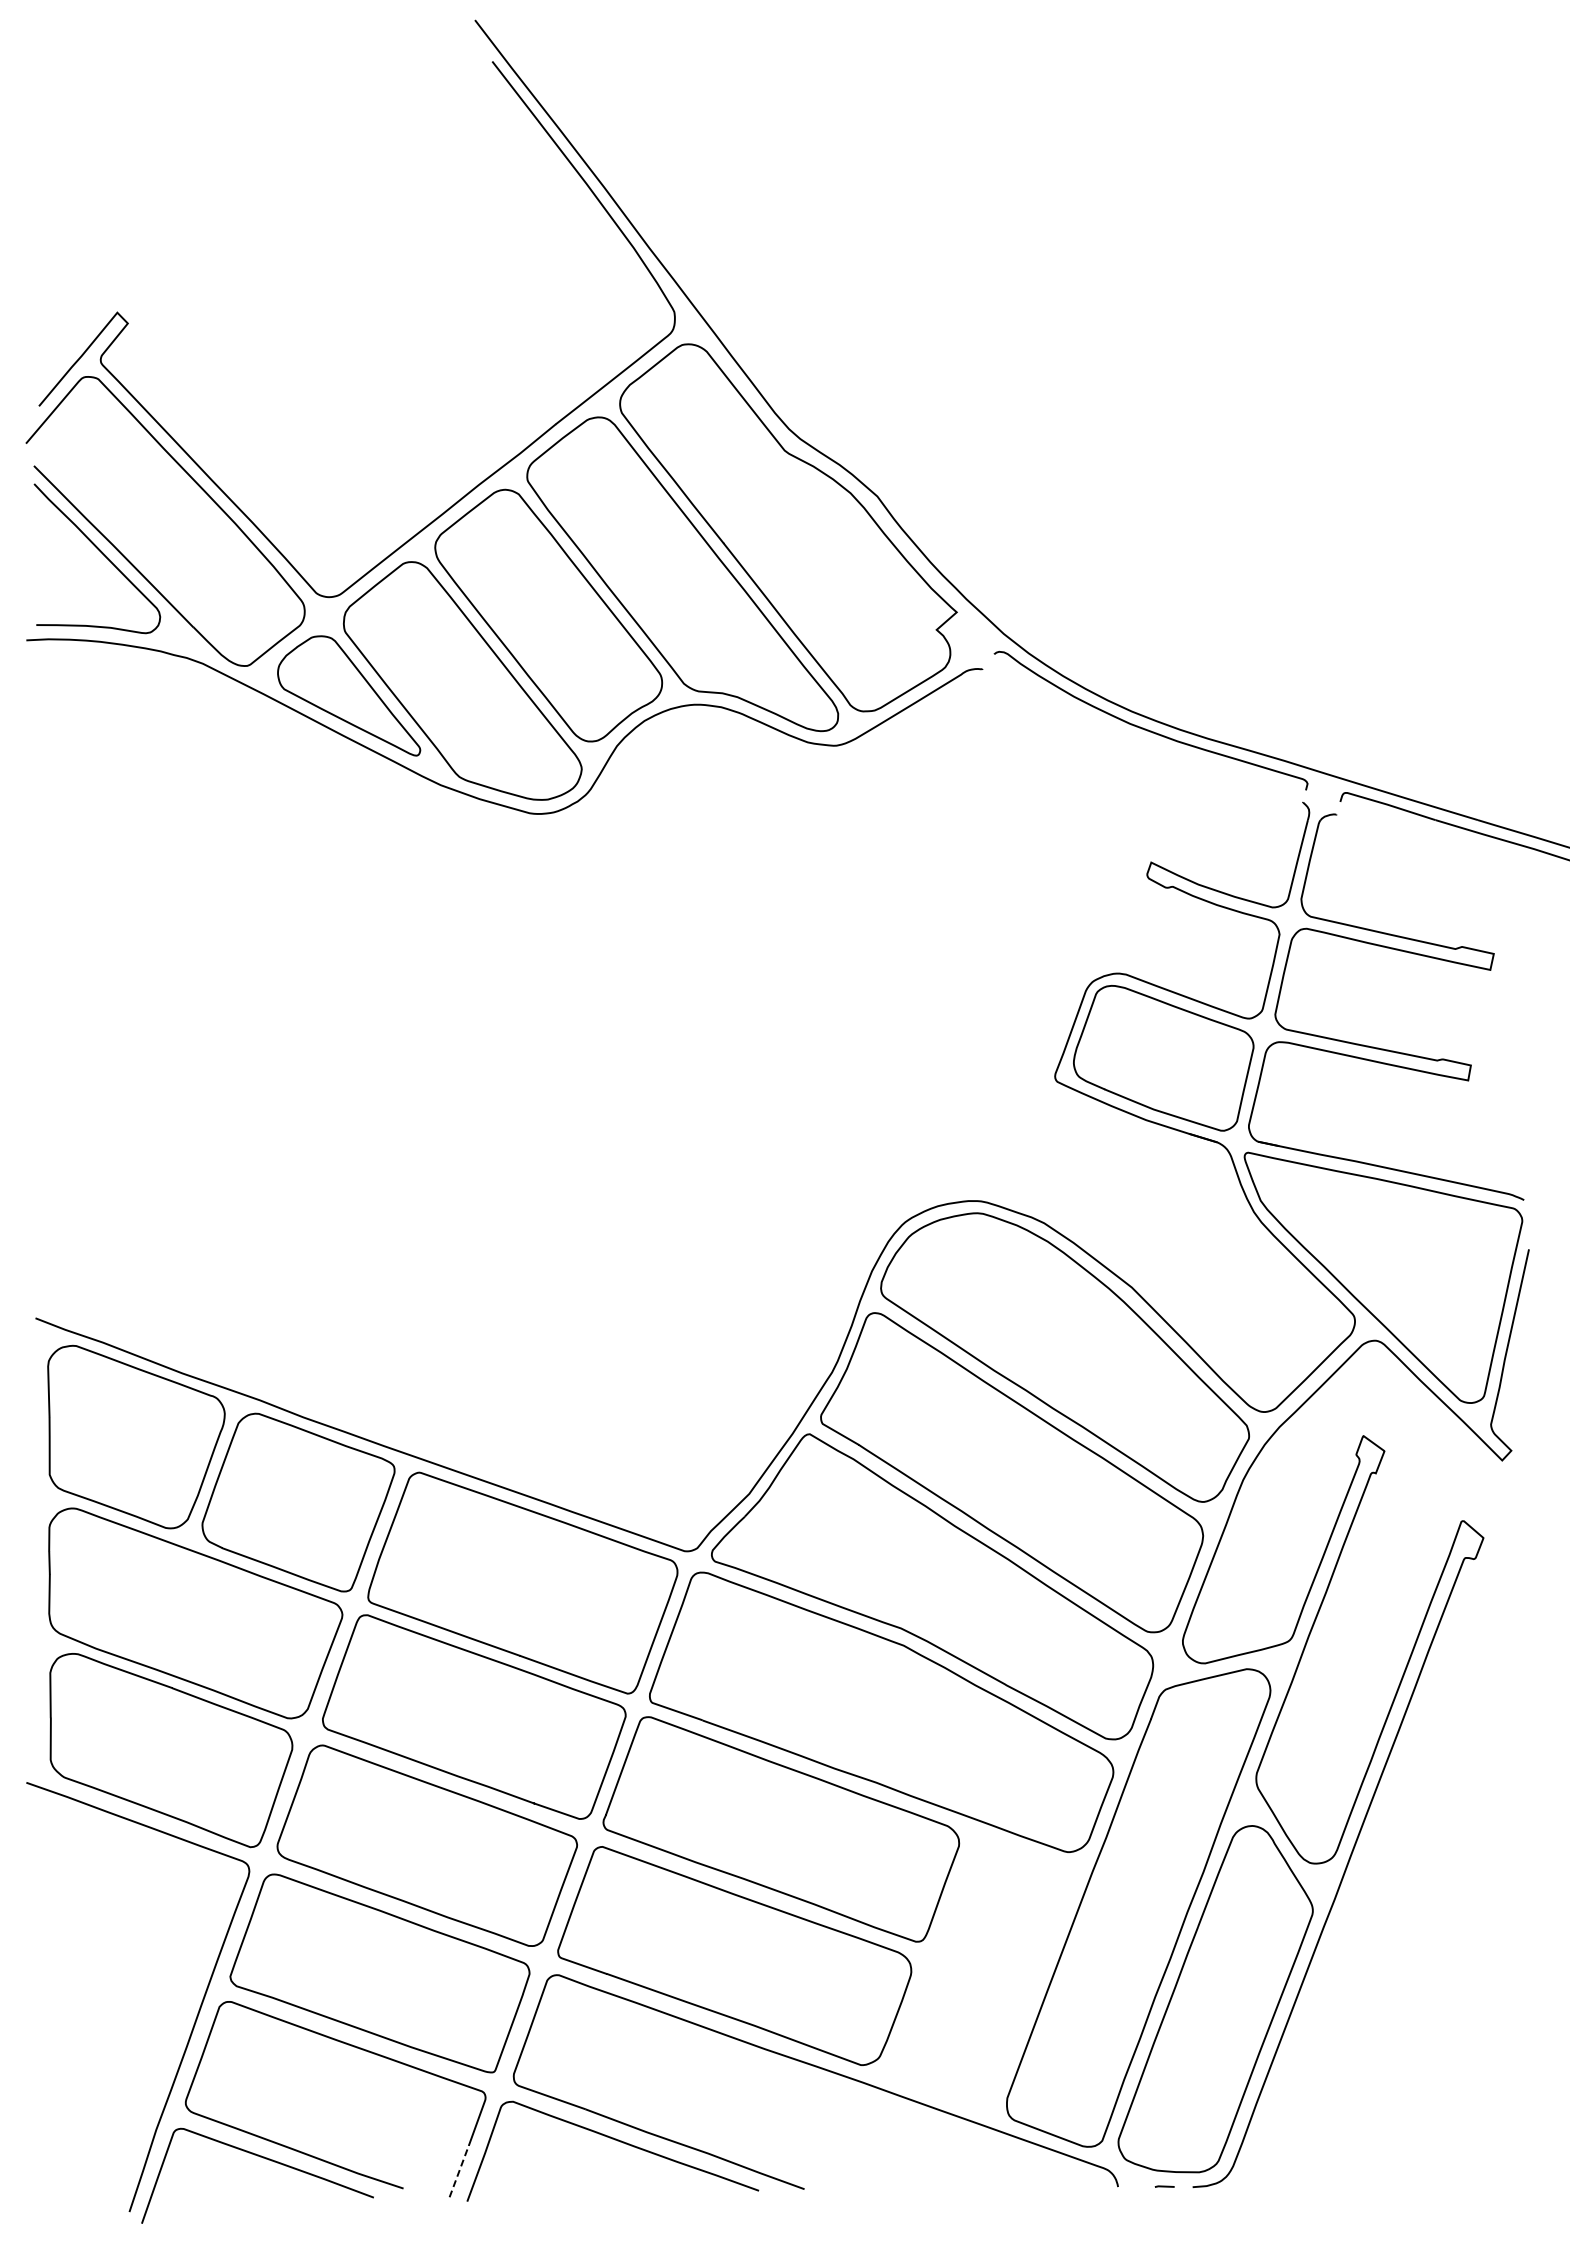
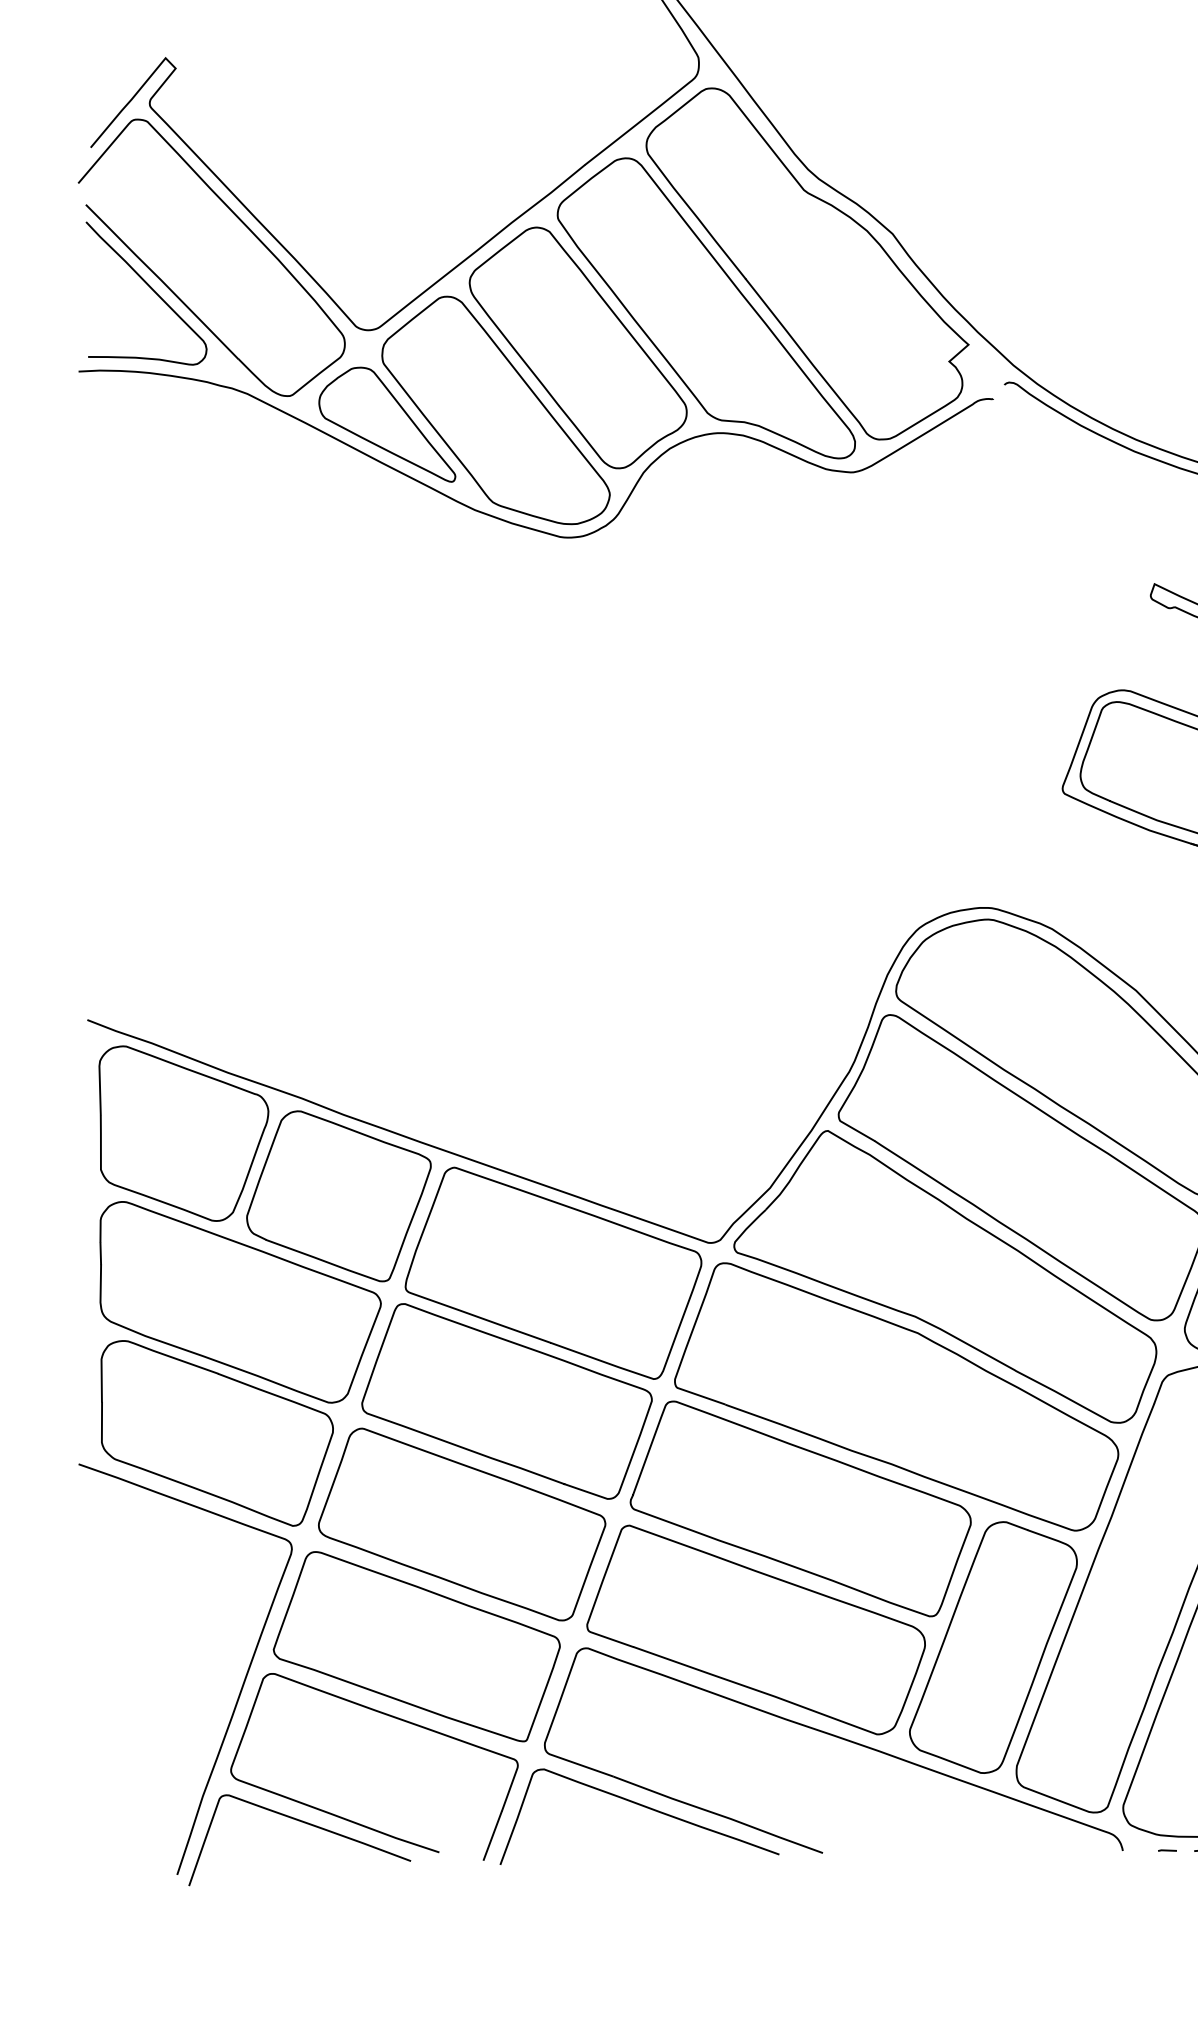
curve: (935, 1959) -> (948, 1633), added
line: (459, 2171) -> (492, 1836), dashed -> solid

